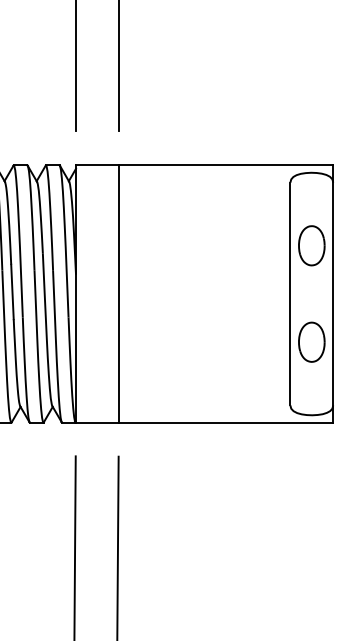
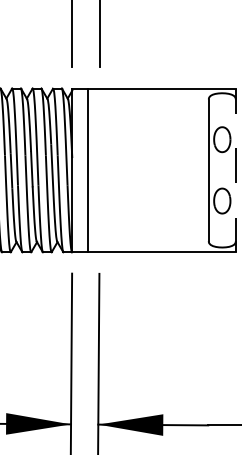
line: (118, 294) -> (87, 170), moved
line: (332, 294) -> (235, 170), solid -> dashed

